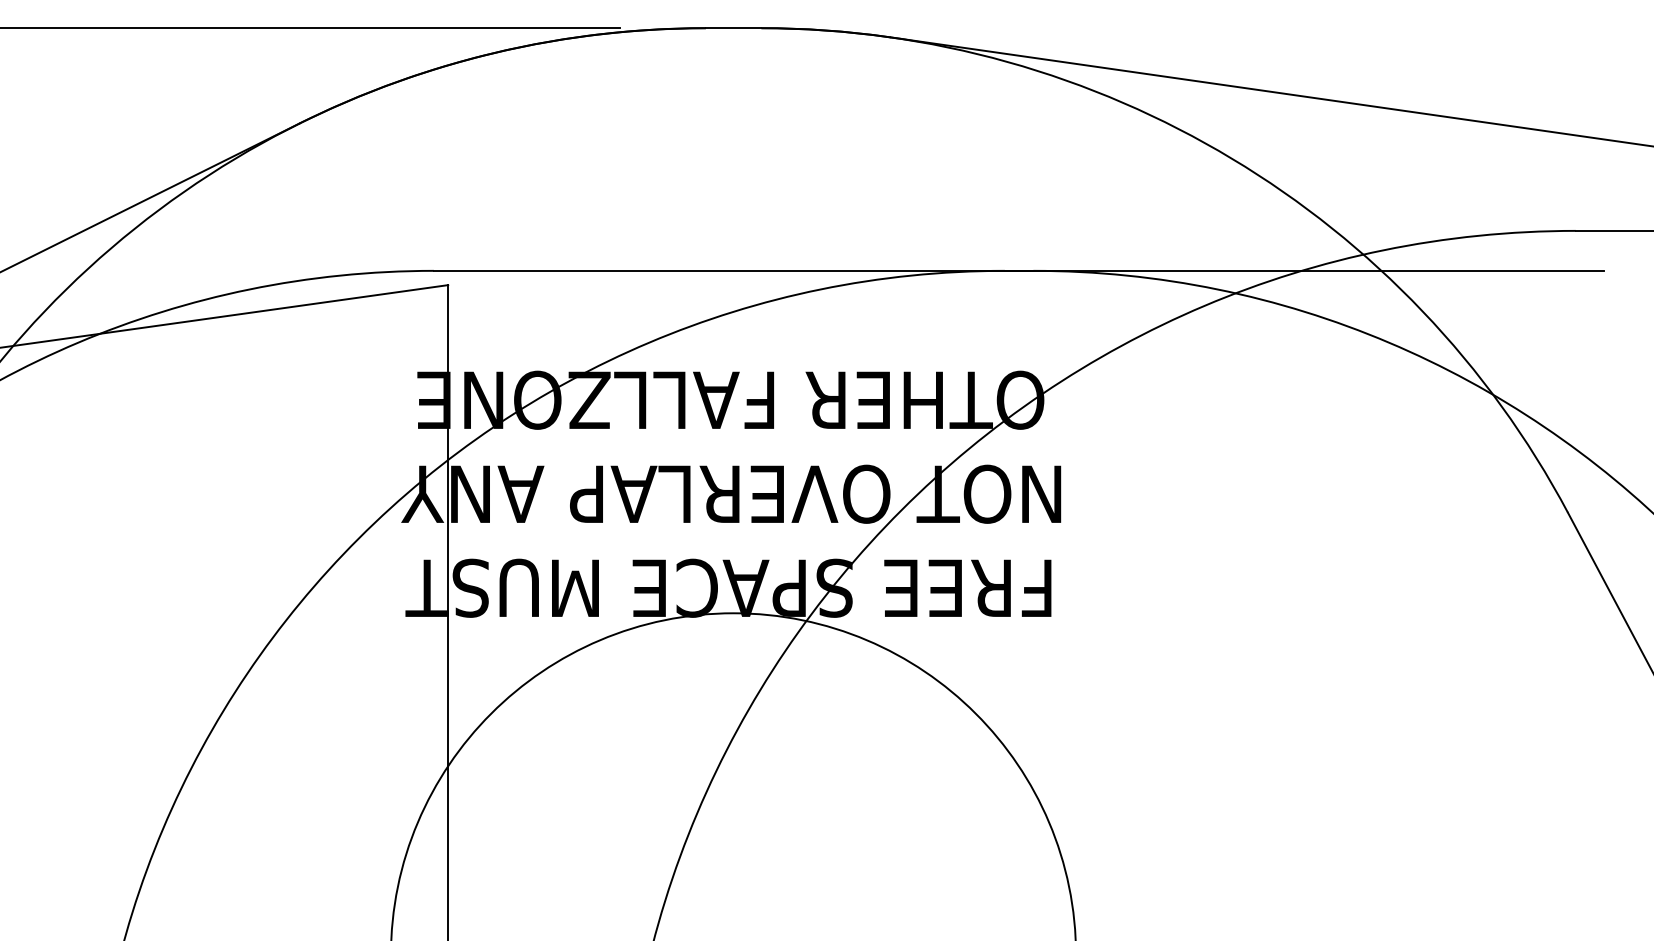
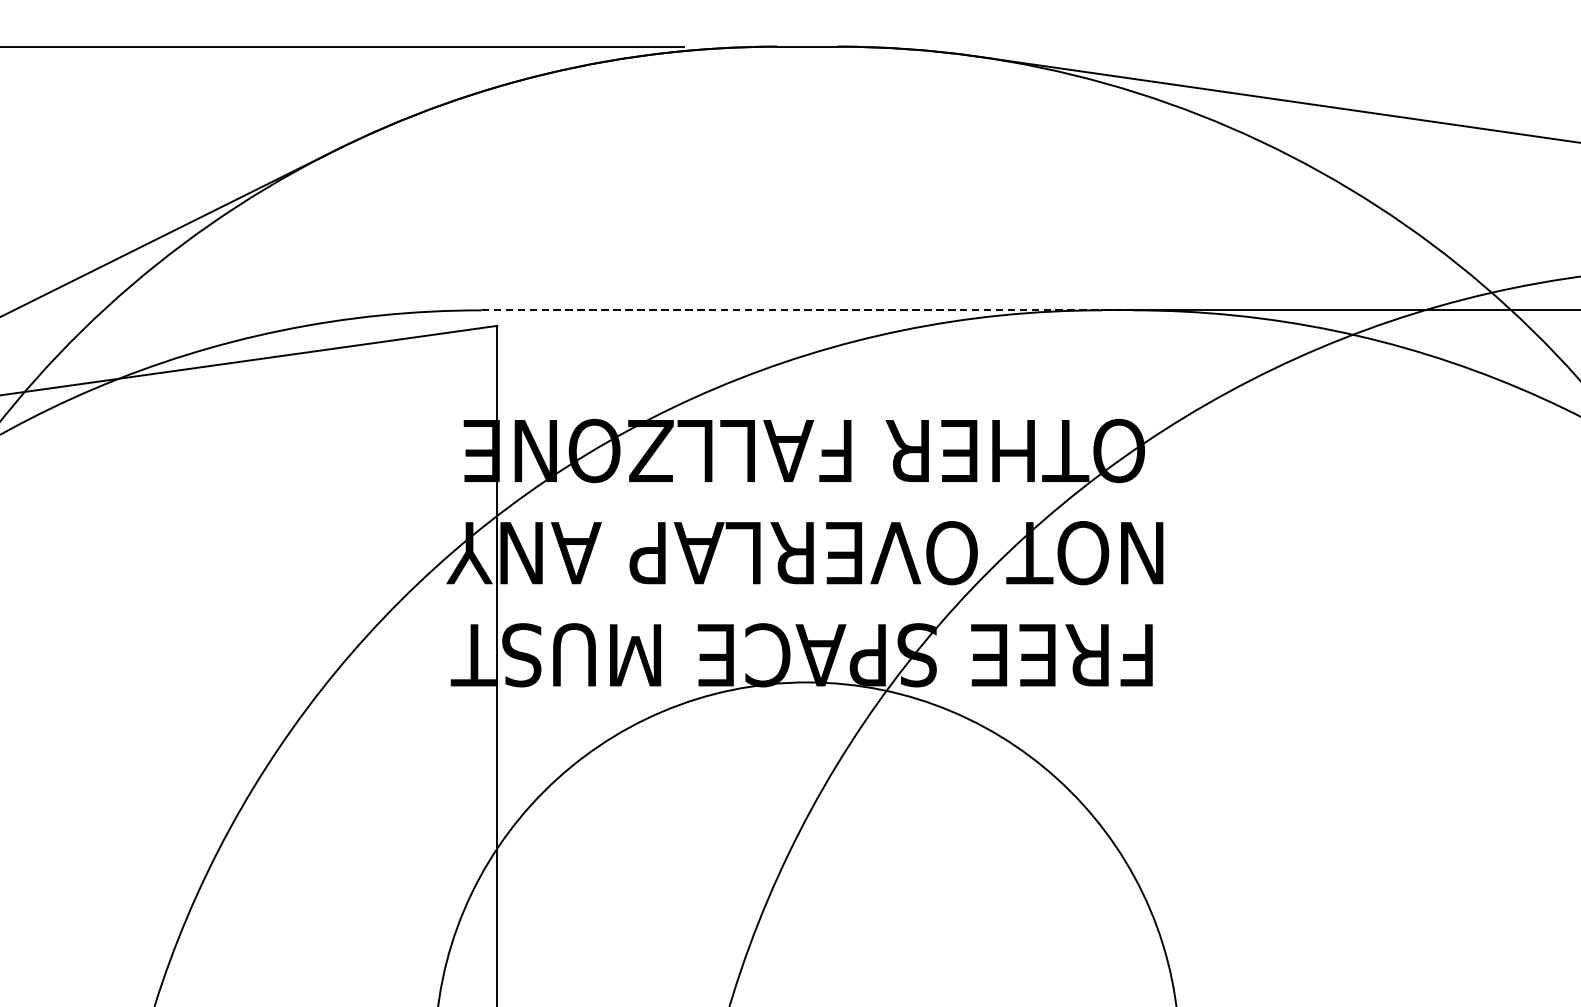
line: (733, 270) -> (807, 309), solid -> dashed

